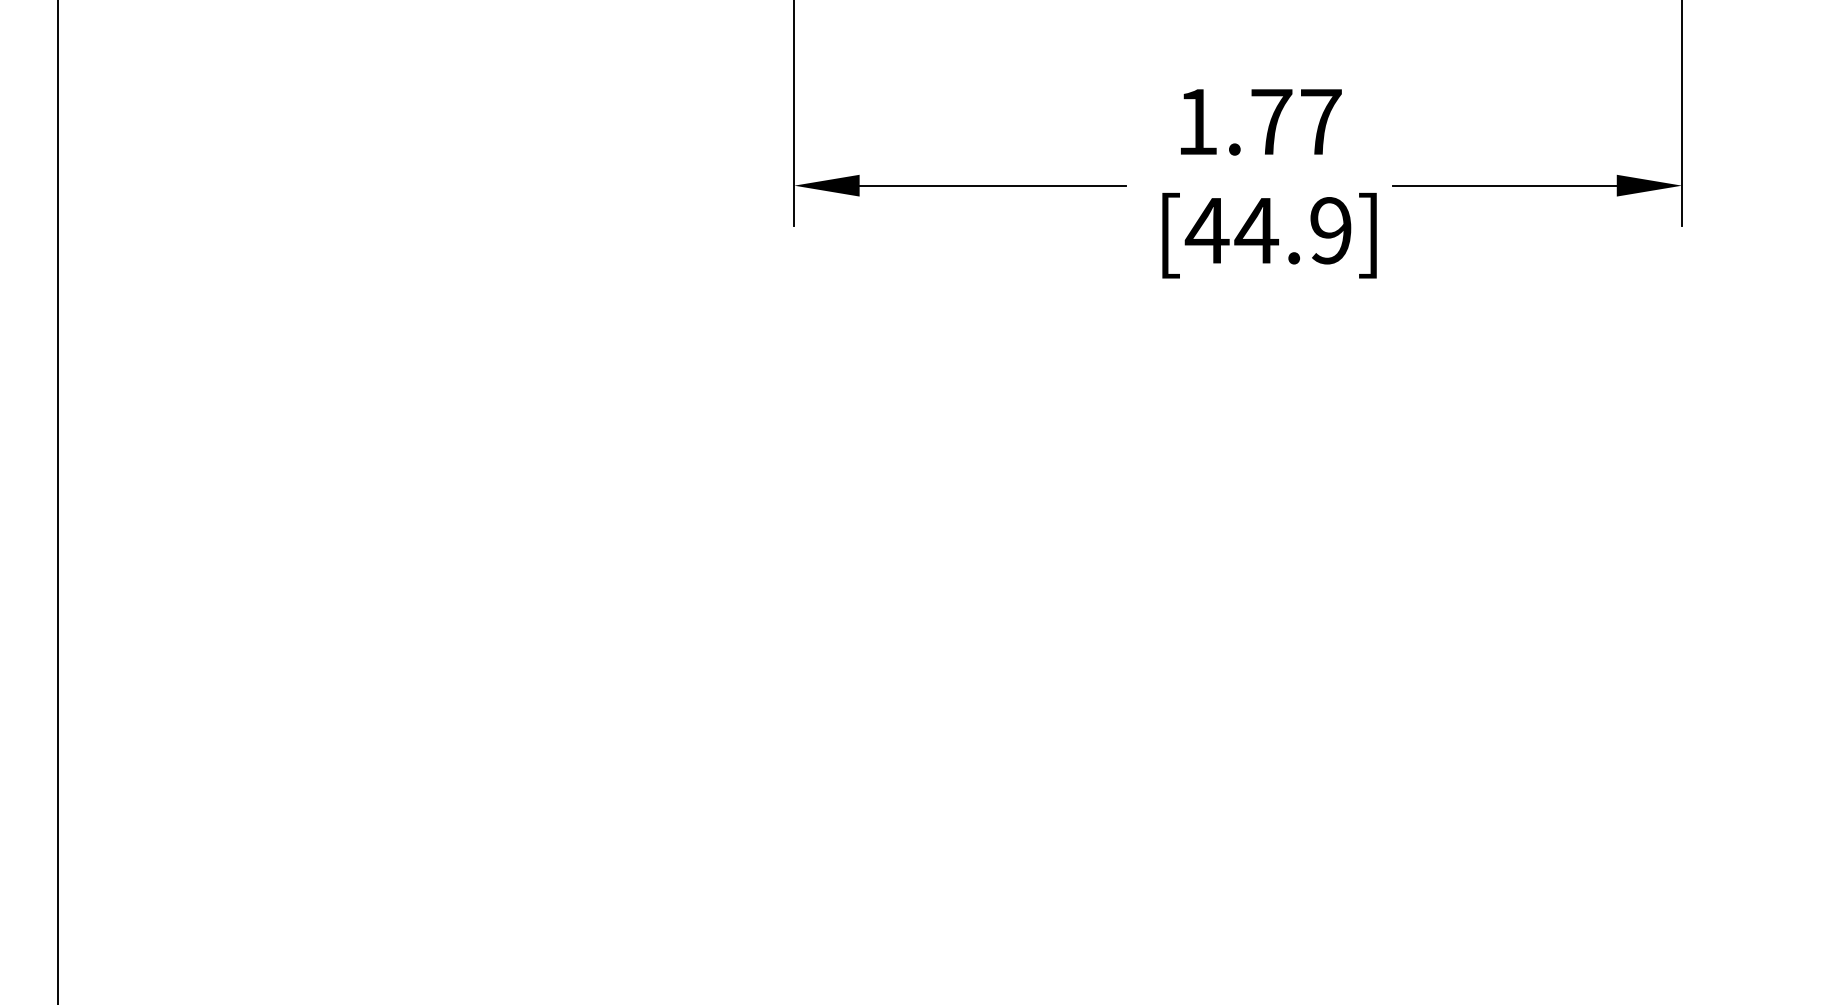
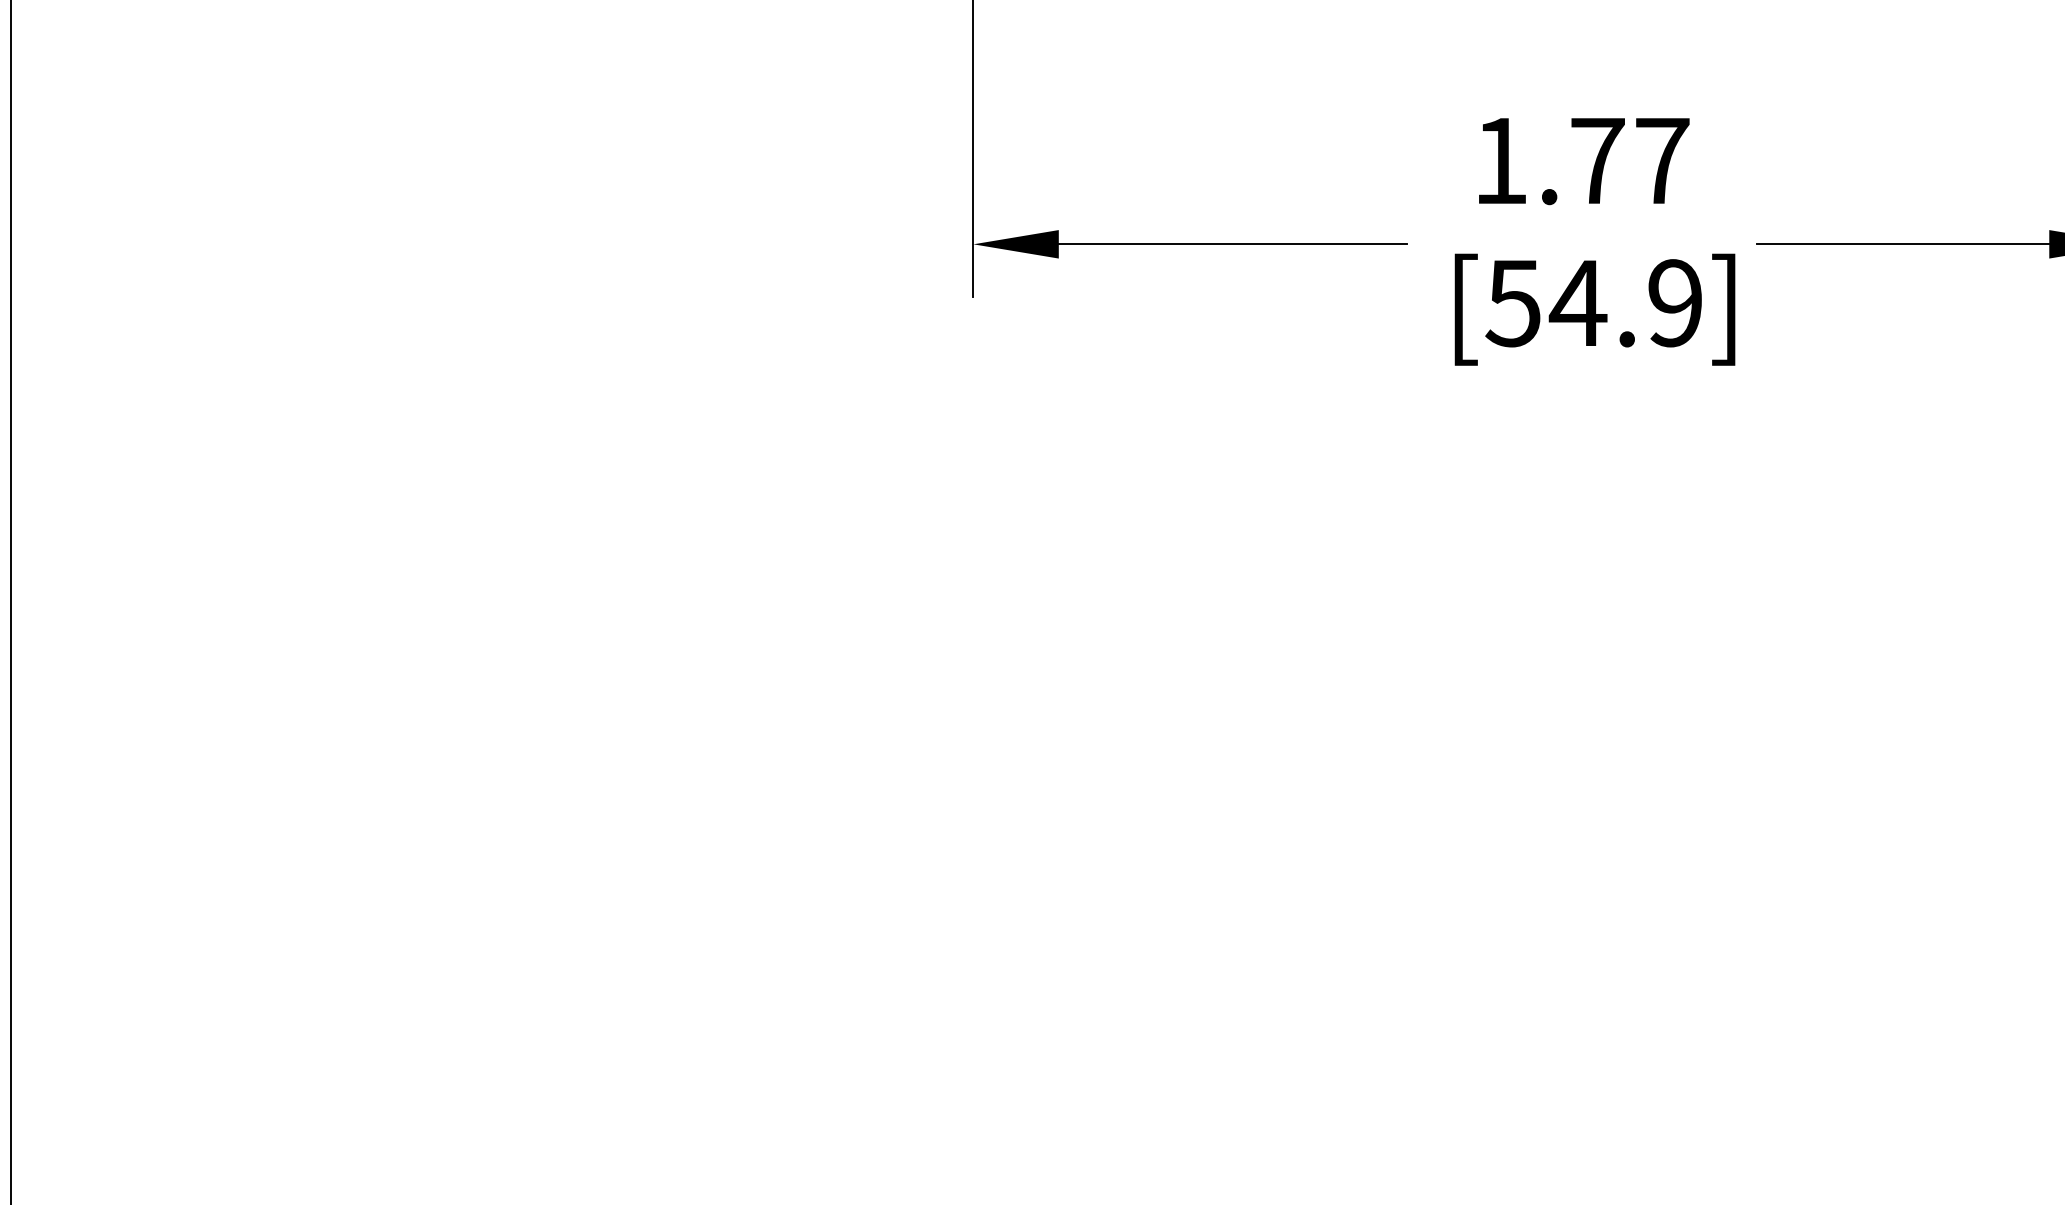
text: (1206, 231) -> (1512, 304), [44.9] -> [54.9]

